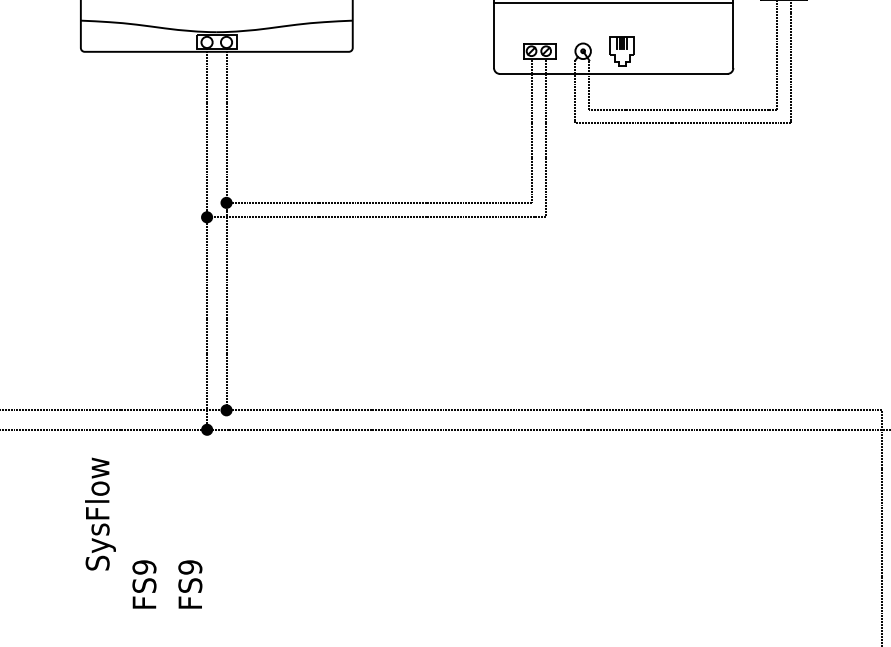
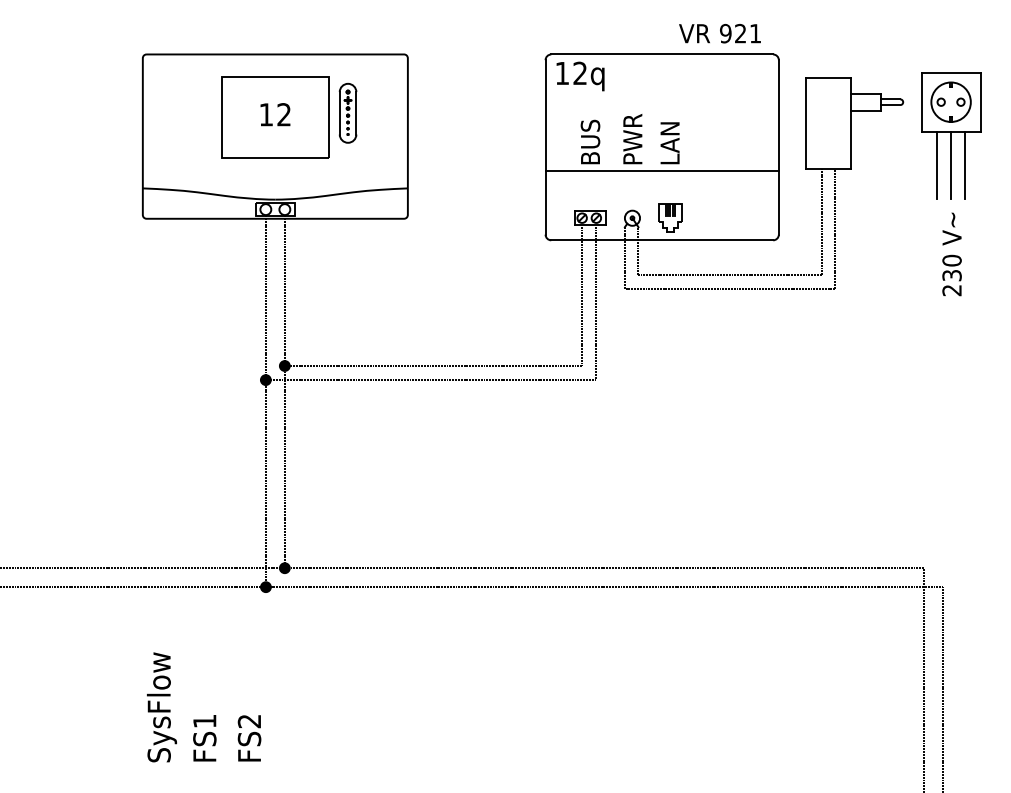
text: (100, 514) -> (161, 707), moved
text: (144, 567) -> (204, 721), FS9 -> FS1
text: (190, 567) -> (249, 721), FS9 -> FS2

